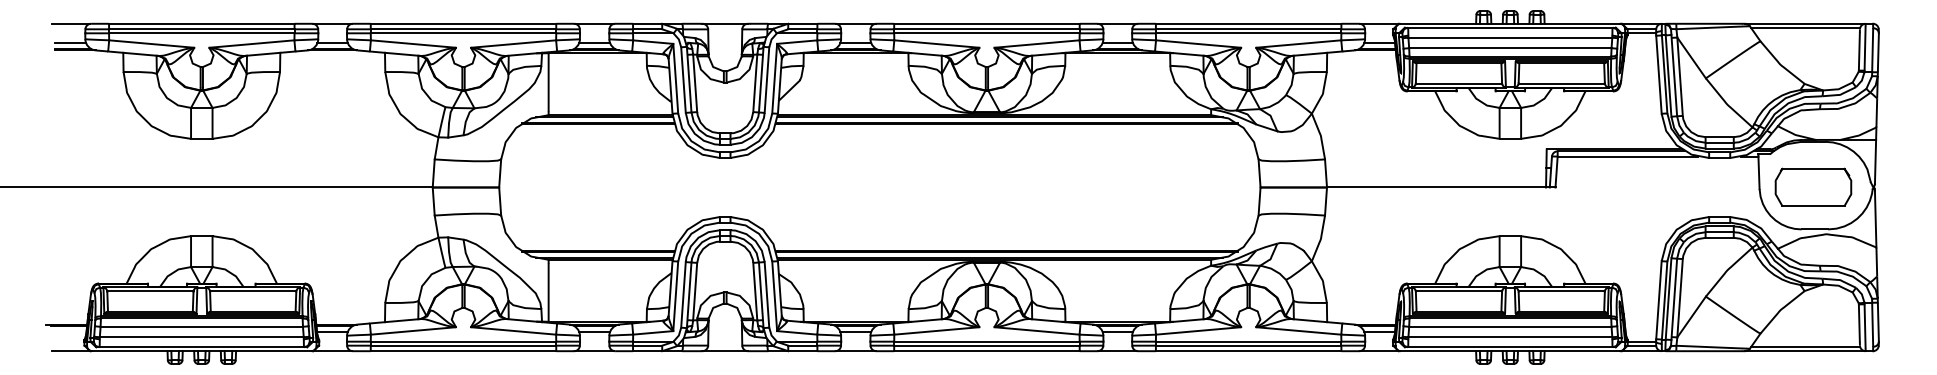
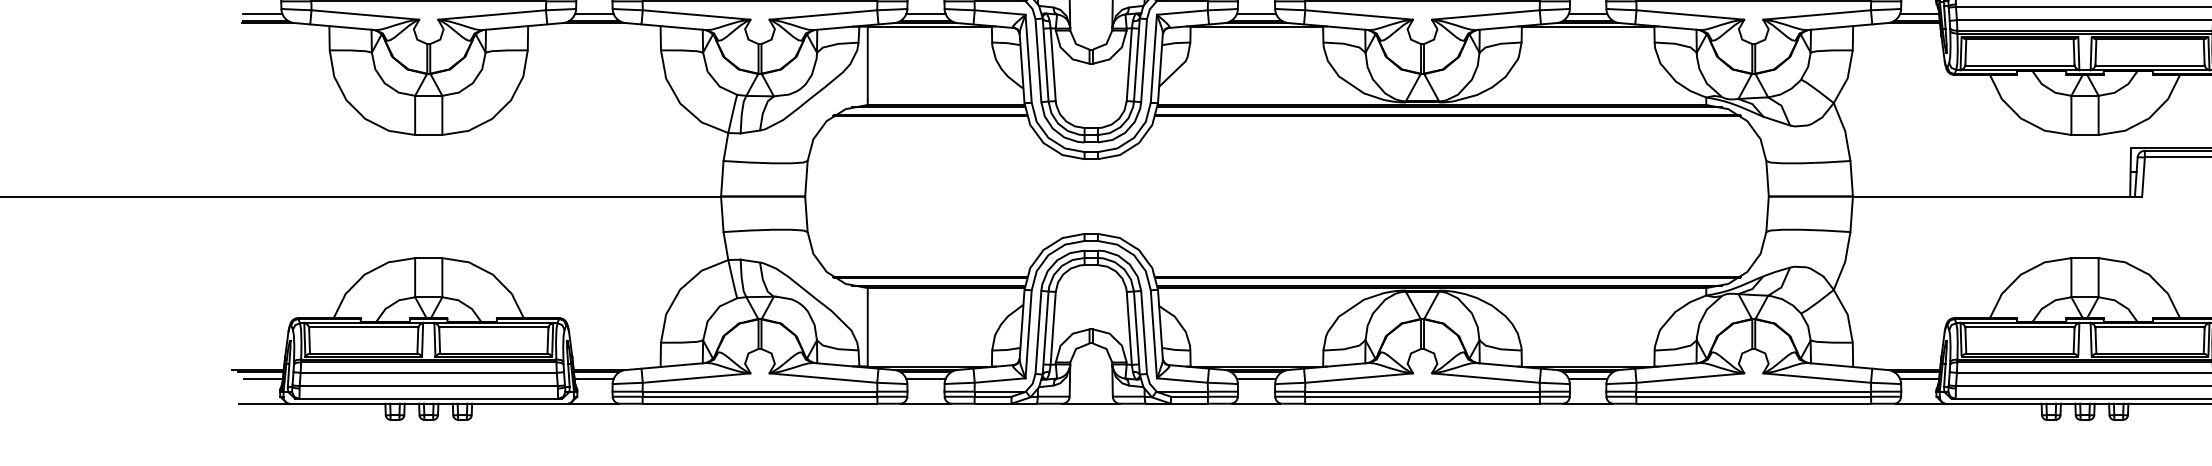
line: (70, 331) -> (262, 378), added

